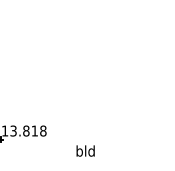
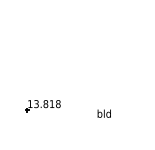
text: (84, 150) -> (103, 113), moved

